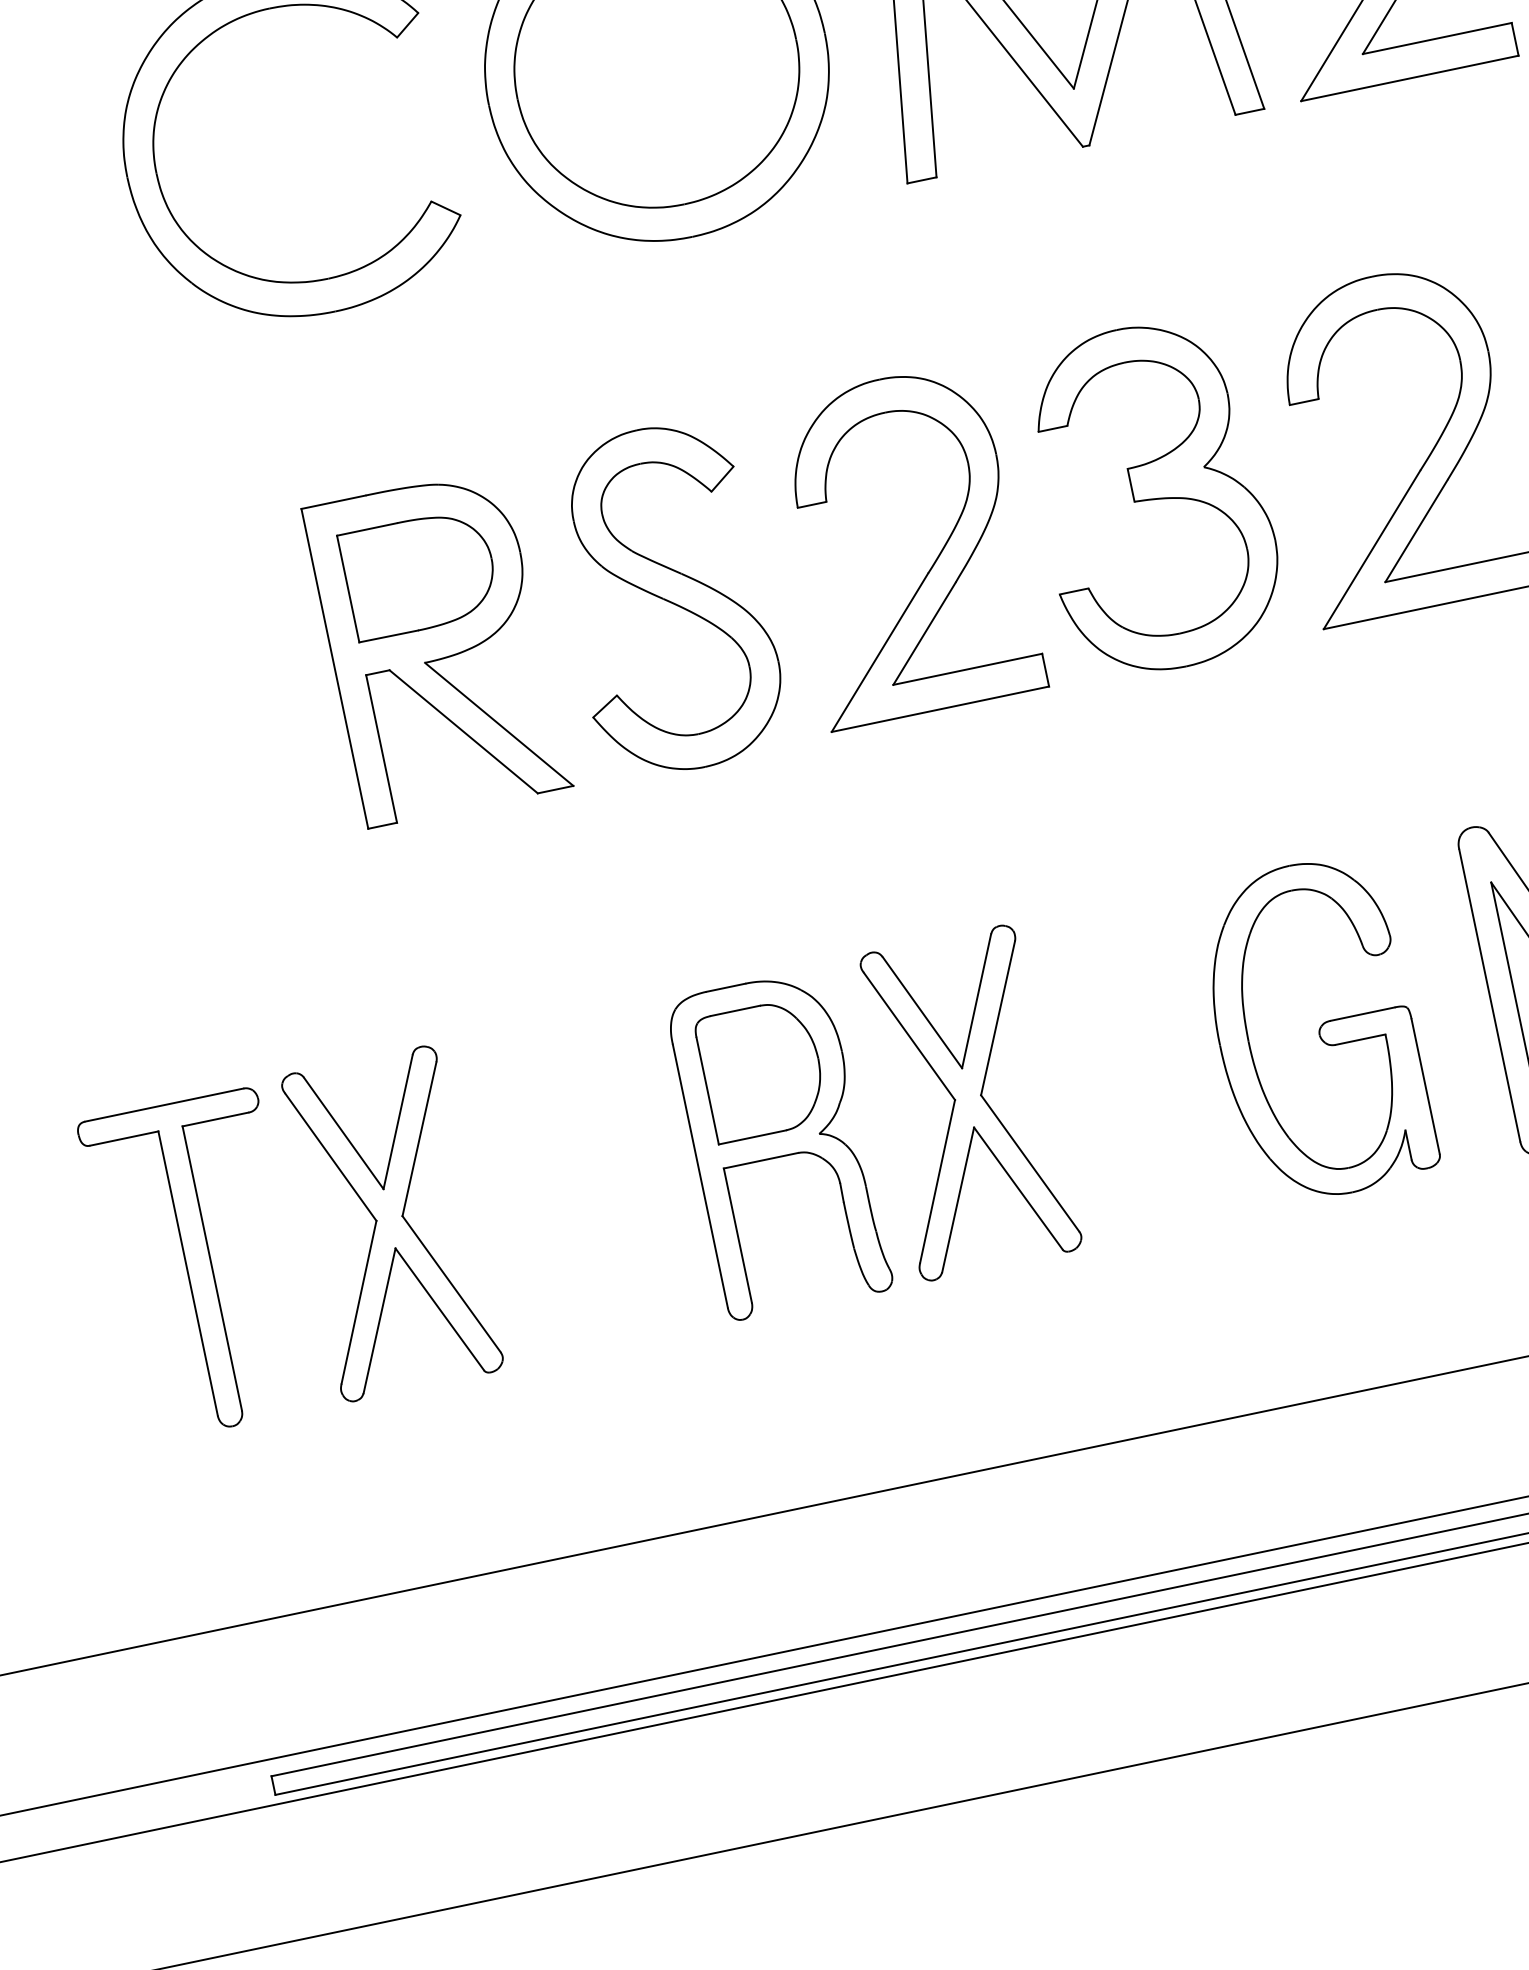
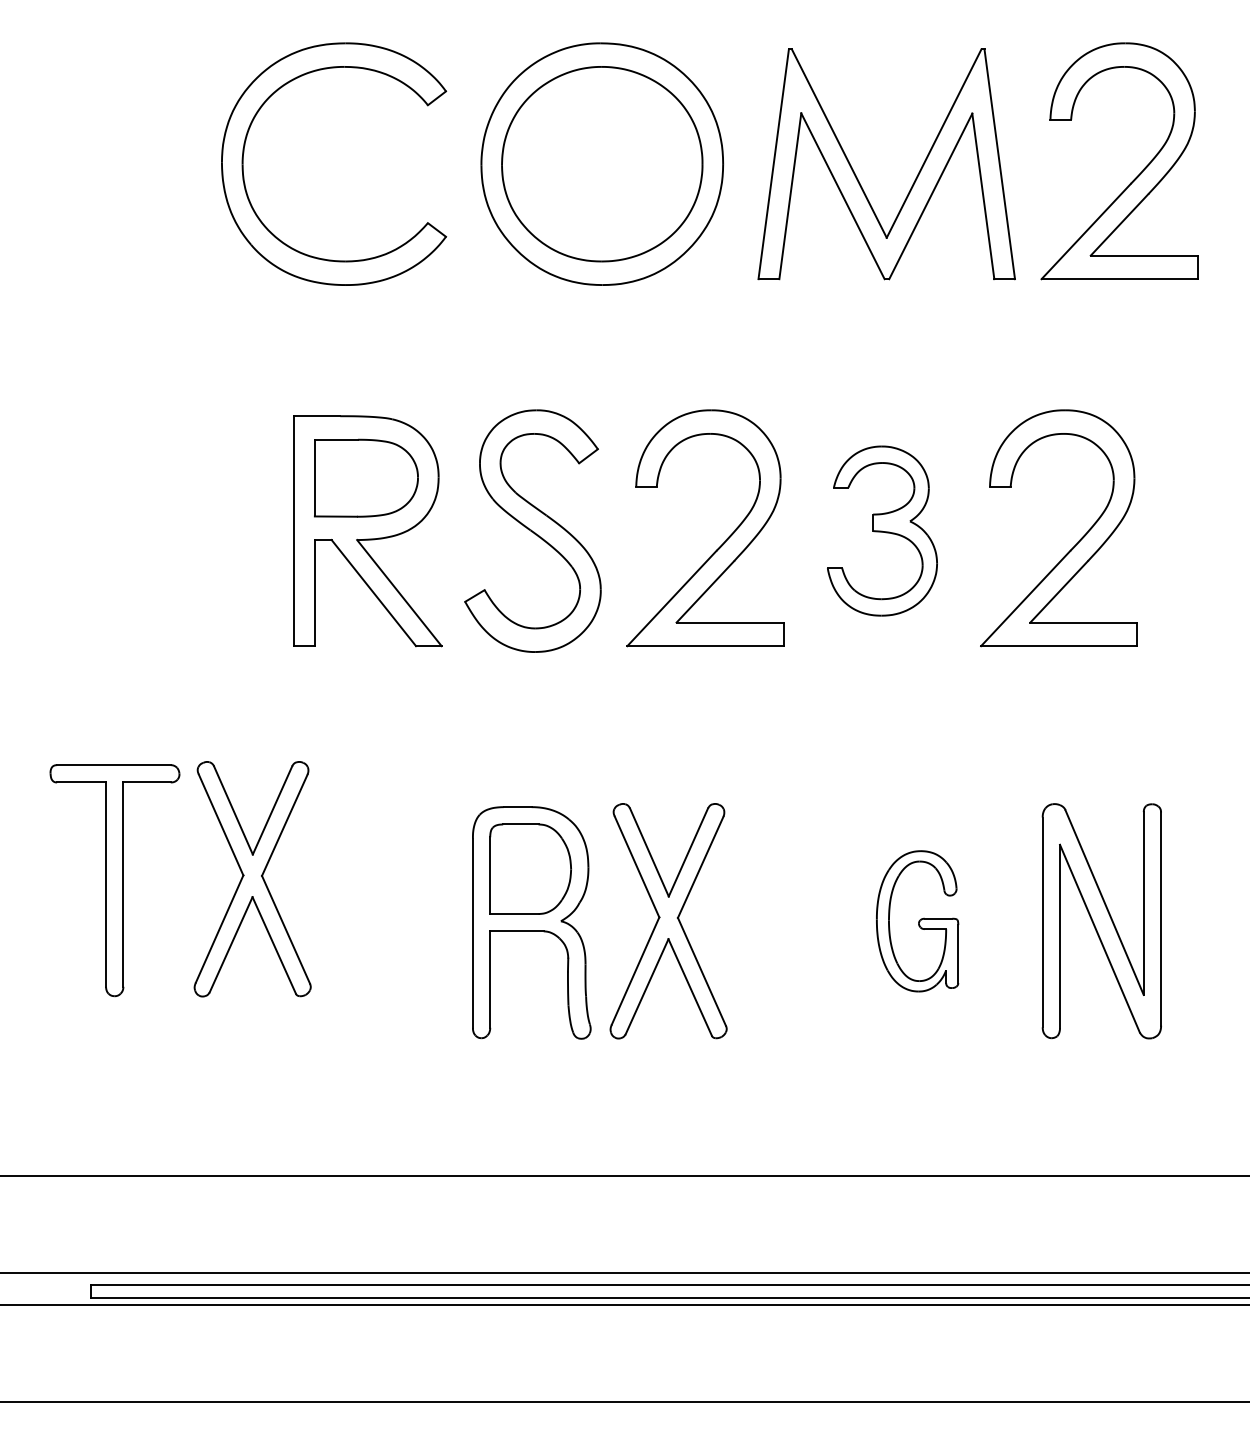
part: (1153, 496) -> (882, 530), size x0.7
part: (1315, 1030) -> (917, 921), size x0.6
part: (390, 1223) -> (252, 879), moved
part: (198, 1265) -> (114, 880), moved

